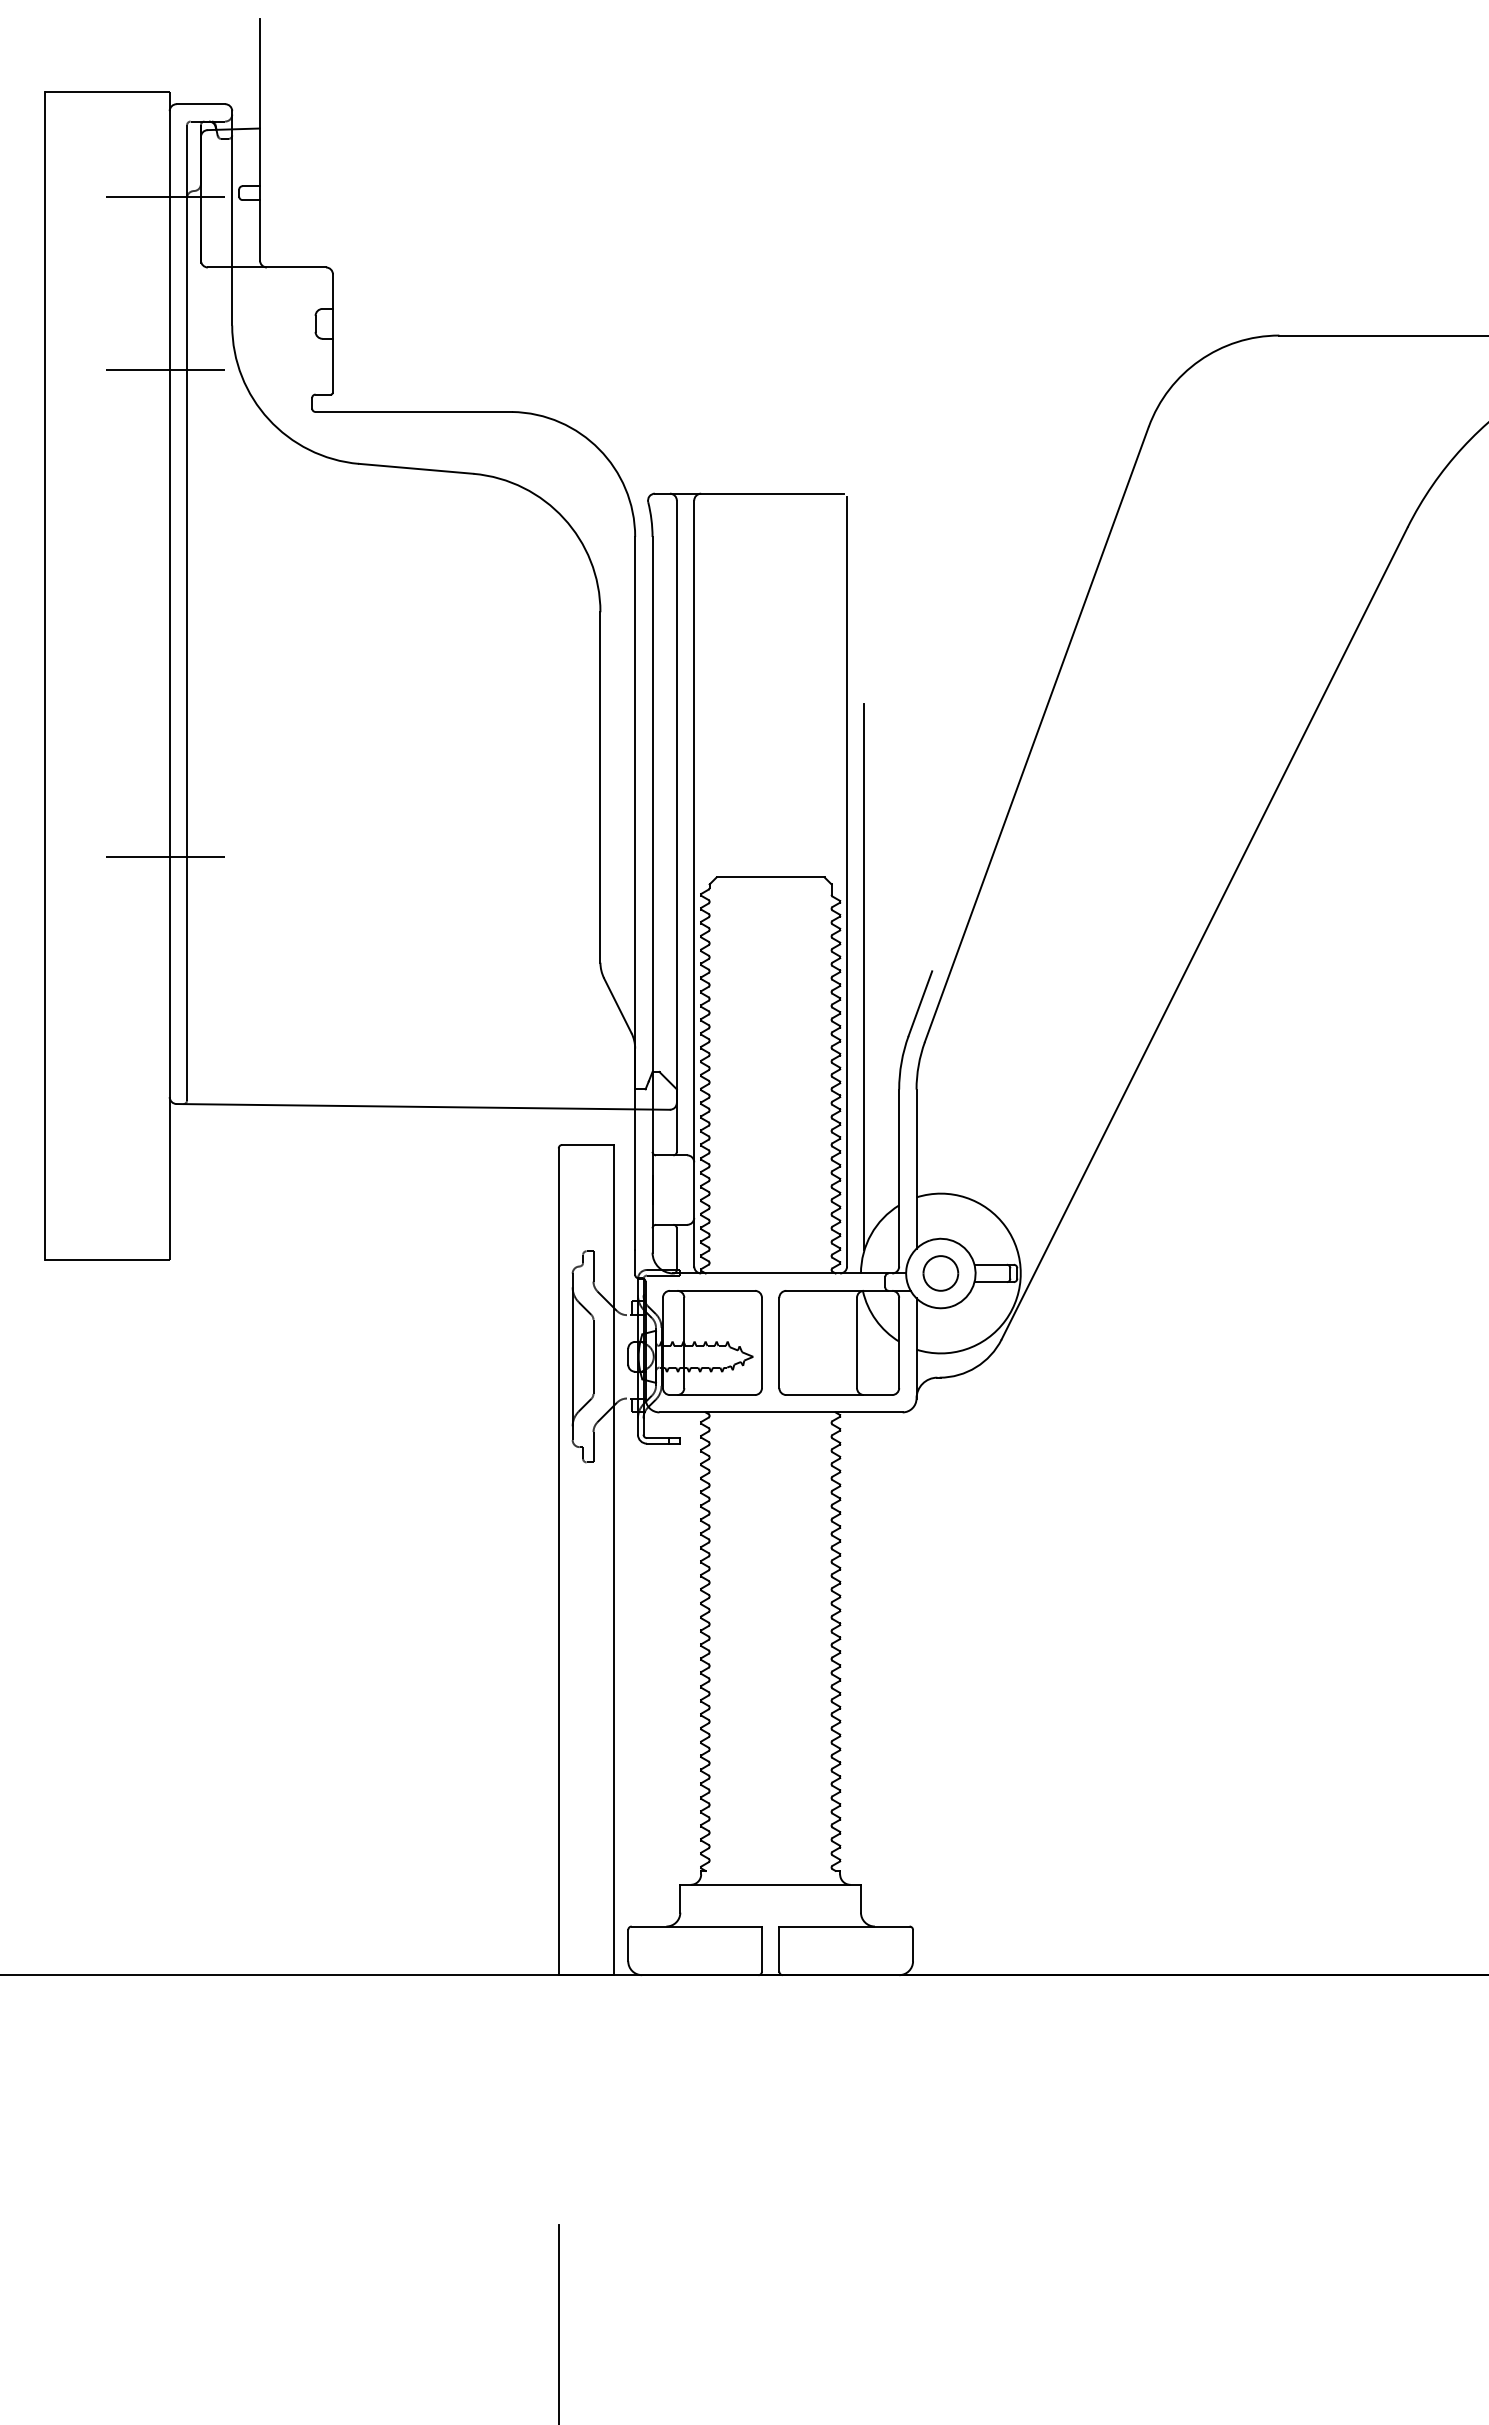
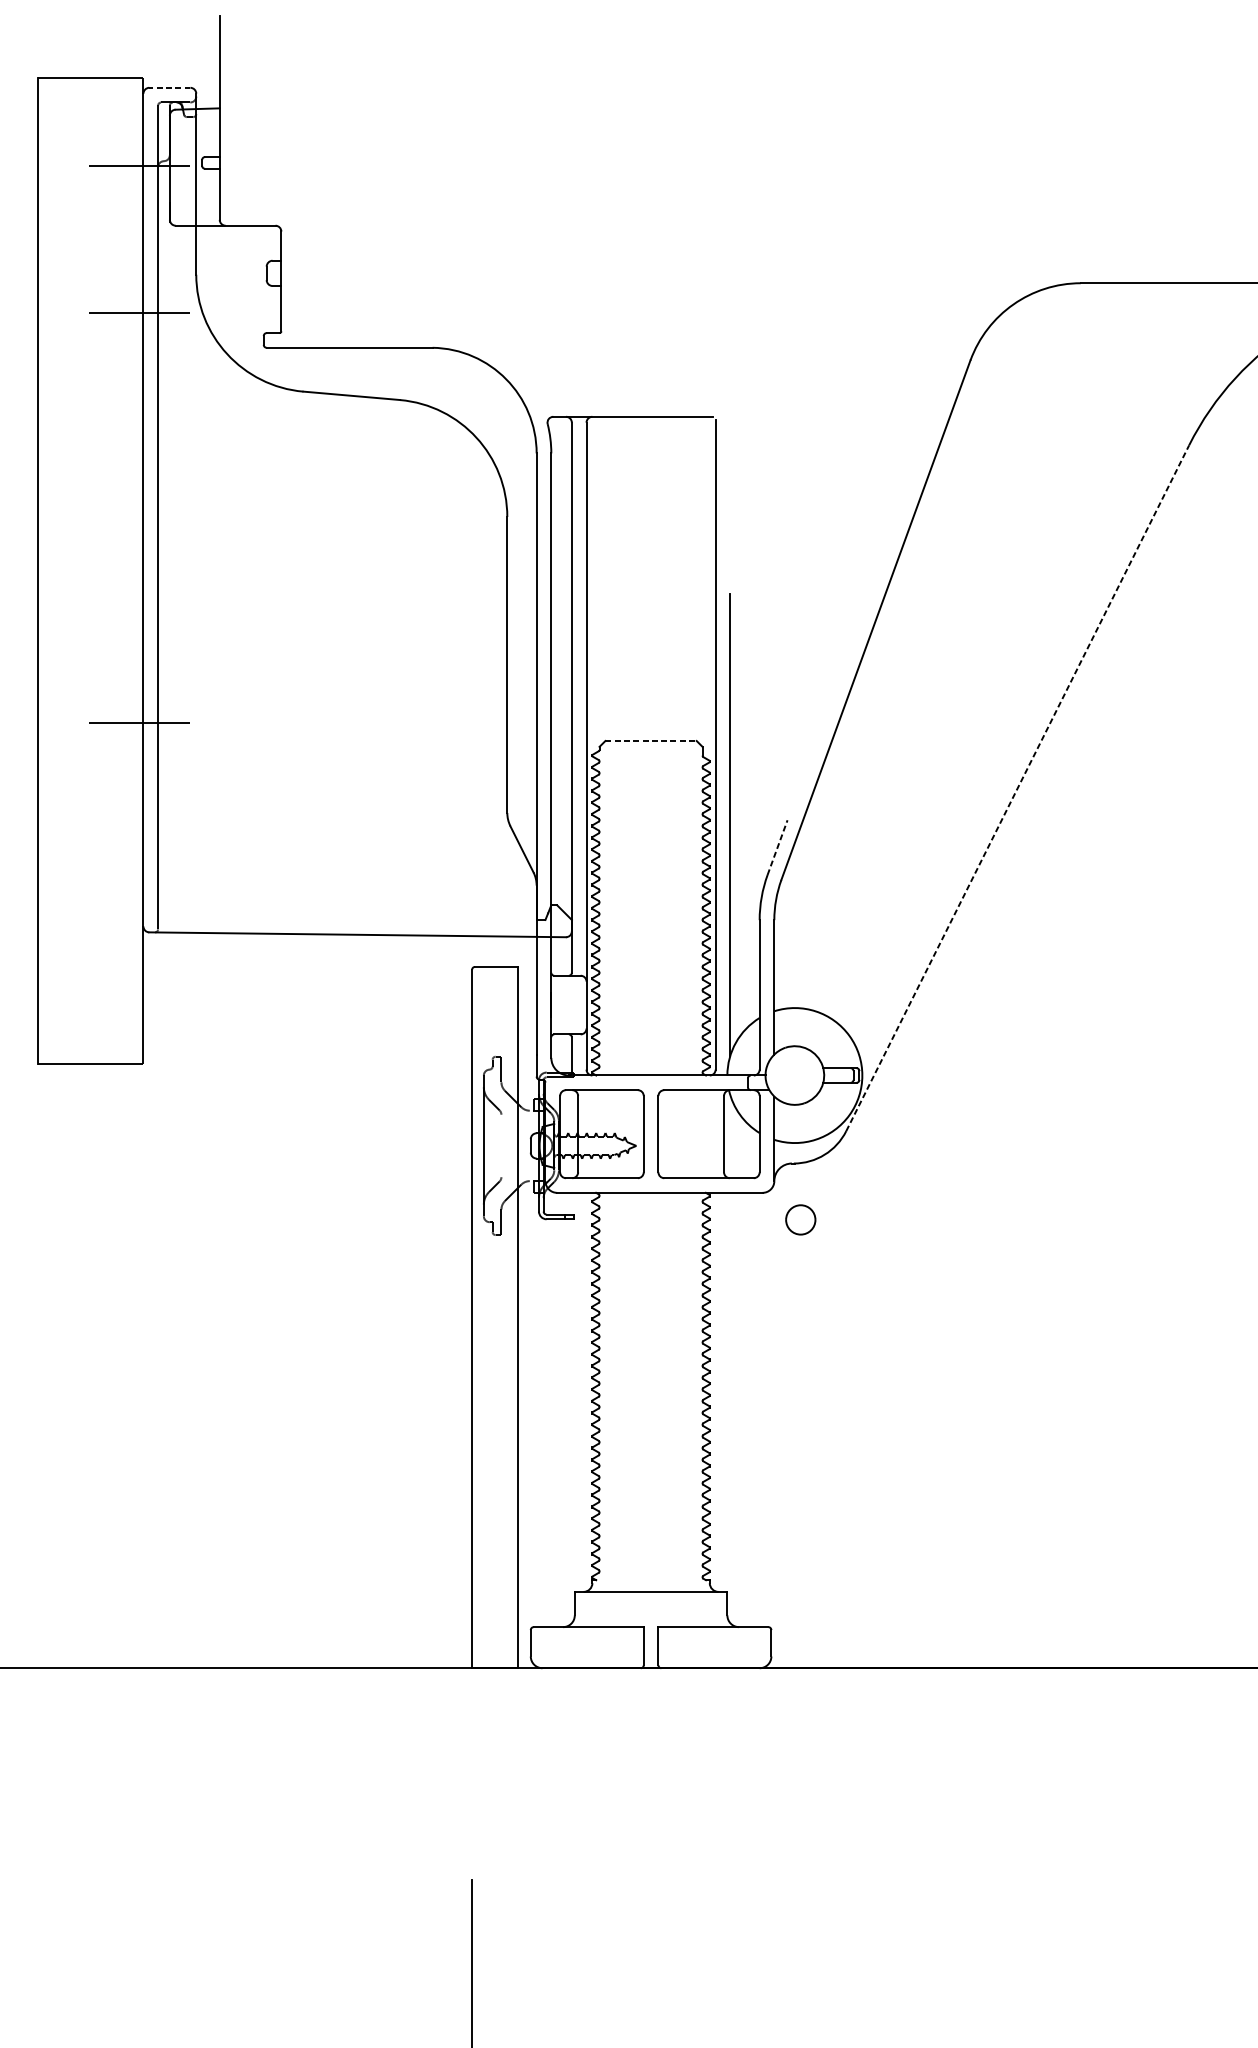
line: (200, 104) -> (169, 88), solid -> dashed
line: (771, 877) -> (651, 741), solid -> dashed
line: (1204, 933) -> (1017, 788), solid -> dashed
line: (920, 1003) -> (777, 847), solid -> dashed
part: (940, 1273) -> (800, 1219), moved
line: (593, 1356) -> (501, 1145), removed

